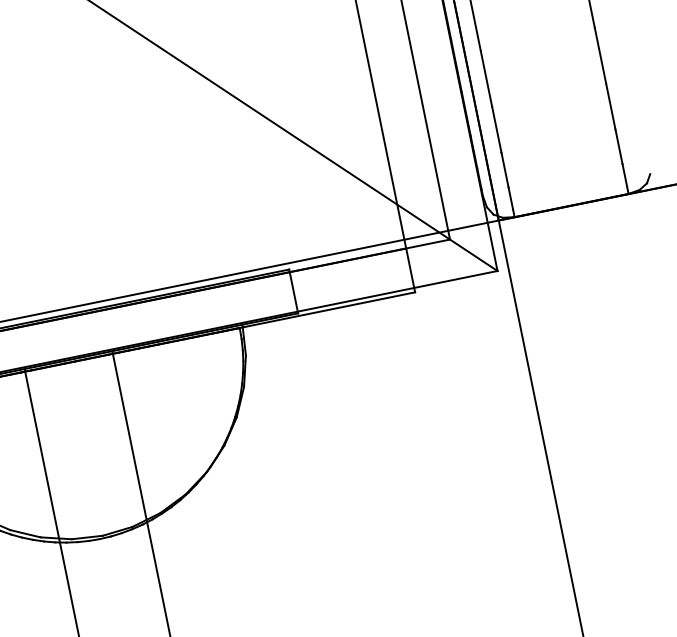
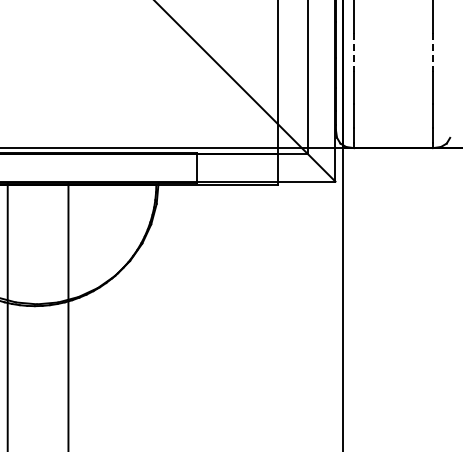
line: (601, 55) -> (433, 52), solid -> dashed
line: (487, 78) -> (354, 52), solid -> dashed

